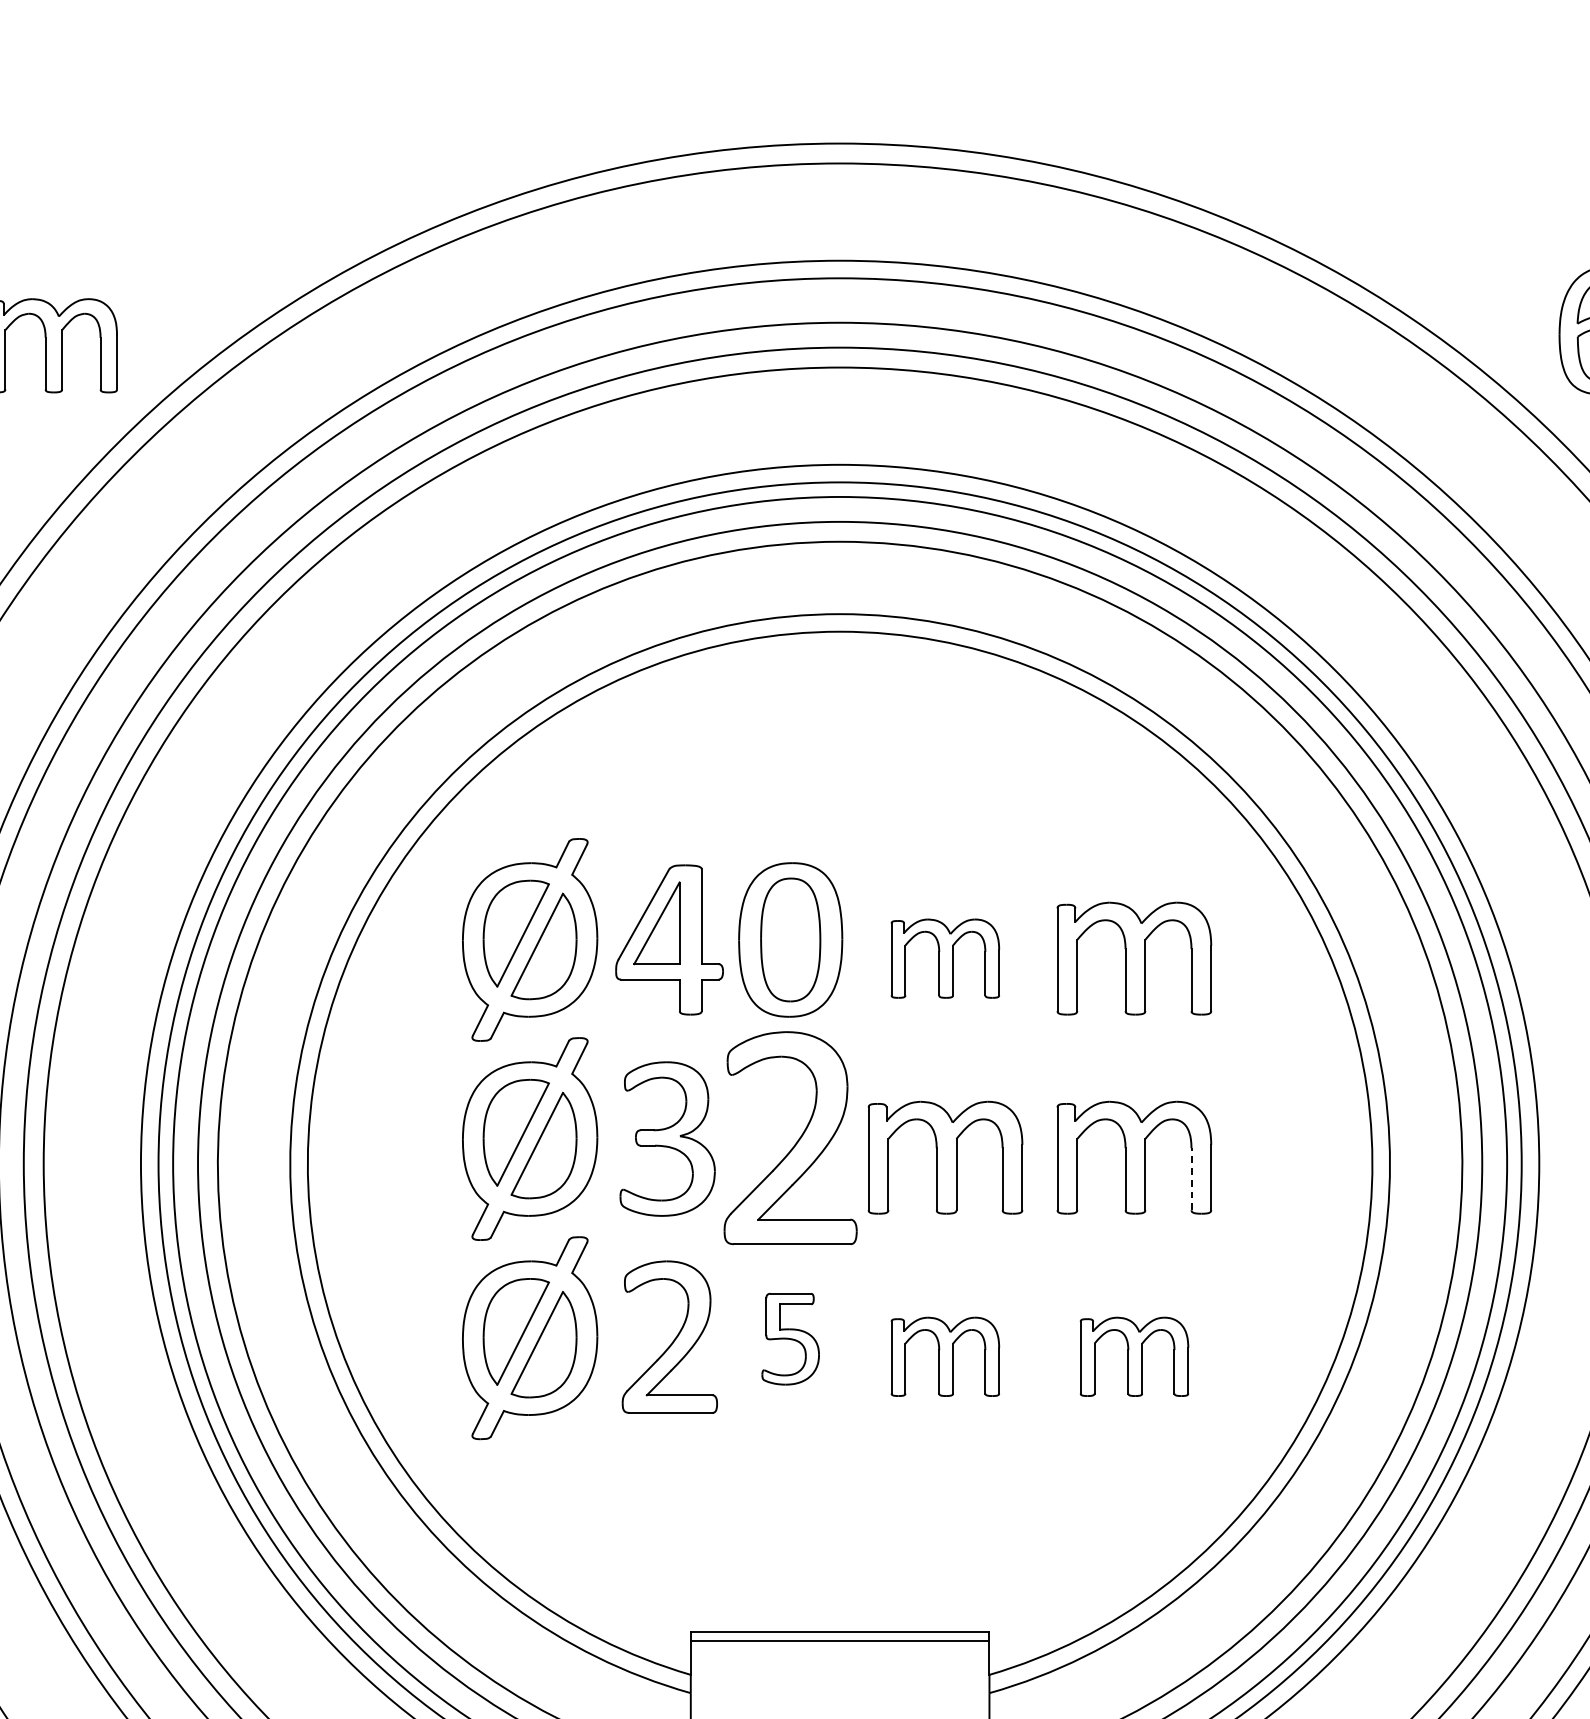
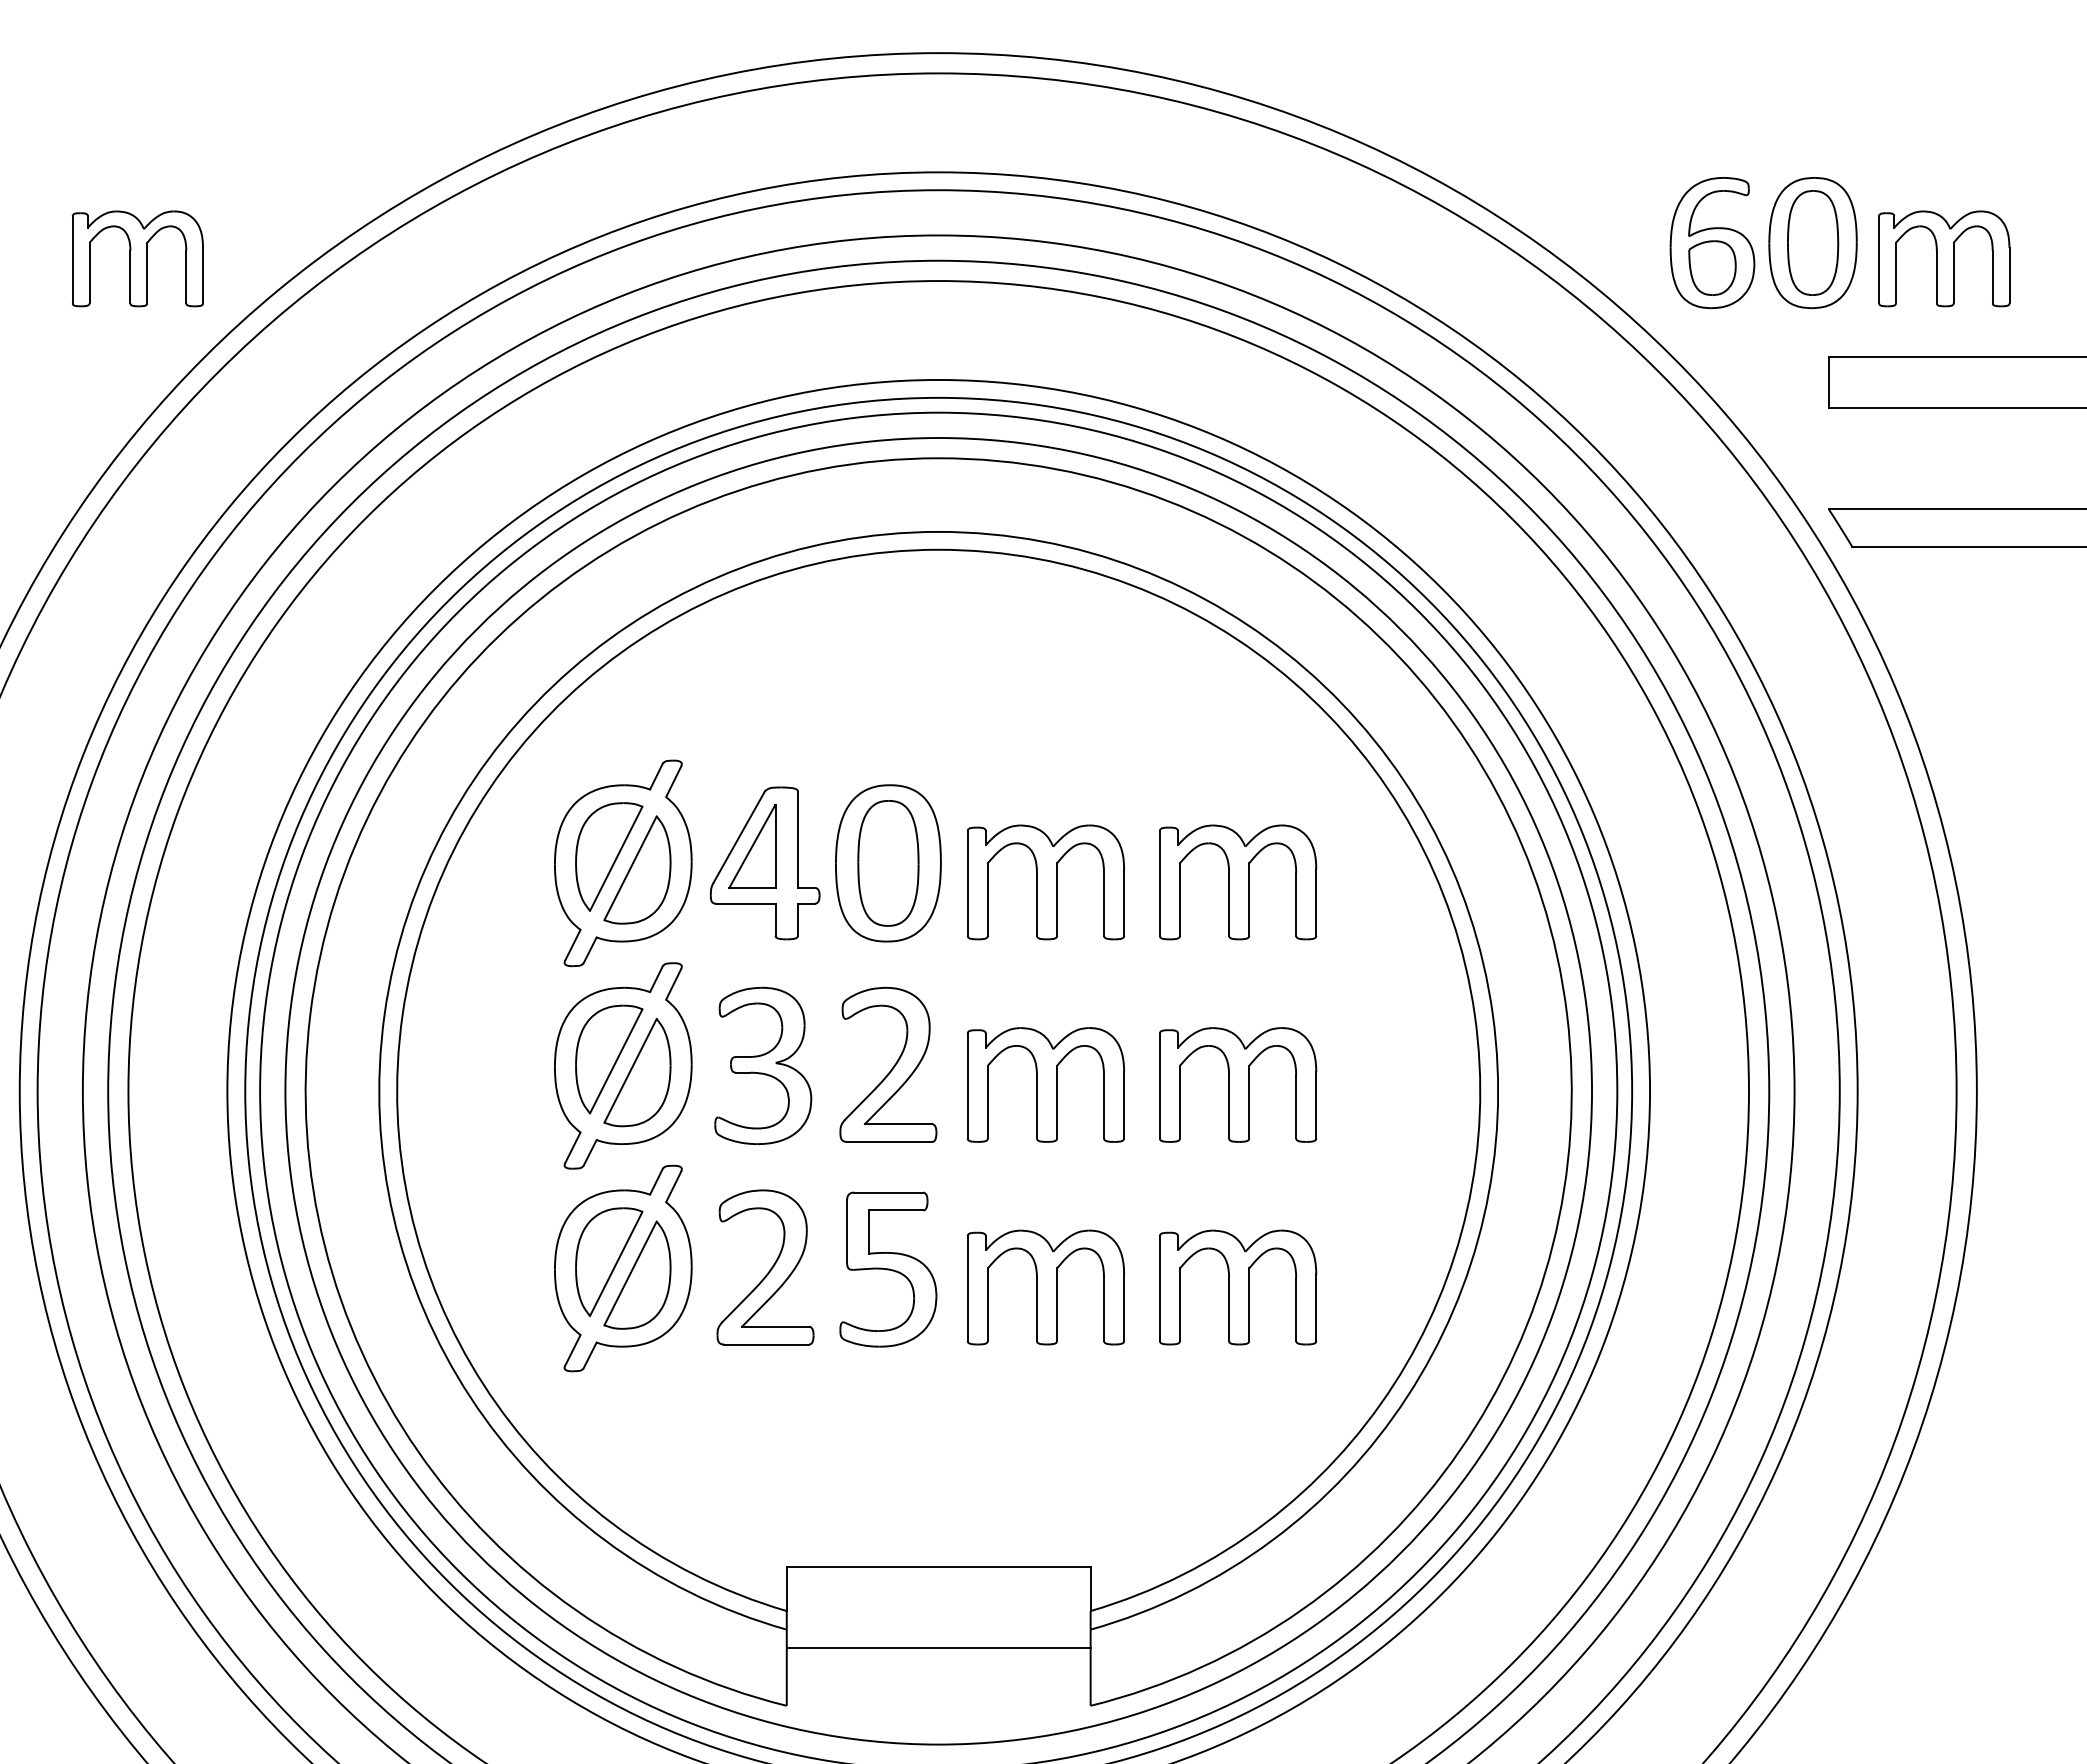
part: (945, 958) -> (1045, 882), size x1.43
part: (790, 1137) -> (888, 1064), size x0.71
line: (1191, 1178) -> (1296, 1106), dashed -> solid
part: (790, 1339) -> (888, 1269), size x1.67
part: (945, 1356) -> (1045, 1287), size x1.43
part: (1134, 1356) -> (1238, 1287), size x1.43
line: (839, 1640) -> (938, 1648), moved

